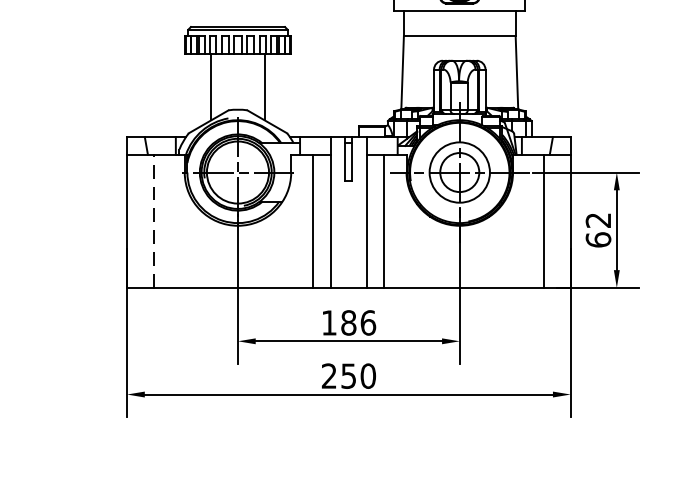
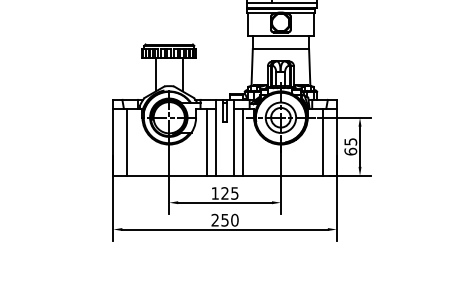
text: (597, 219) -> (350, 141), 62 -> 65
line: (153, 221) -> (126, 142), dashed -> solid
text: (357, 322) -> (229, 193), 186 -> 125

